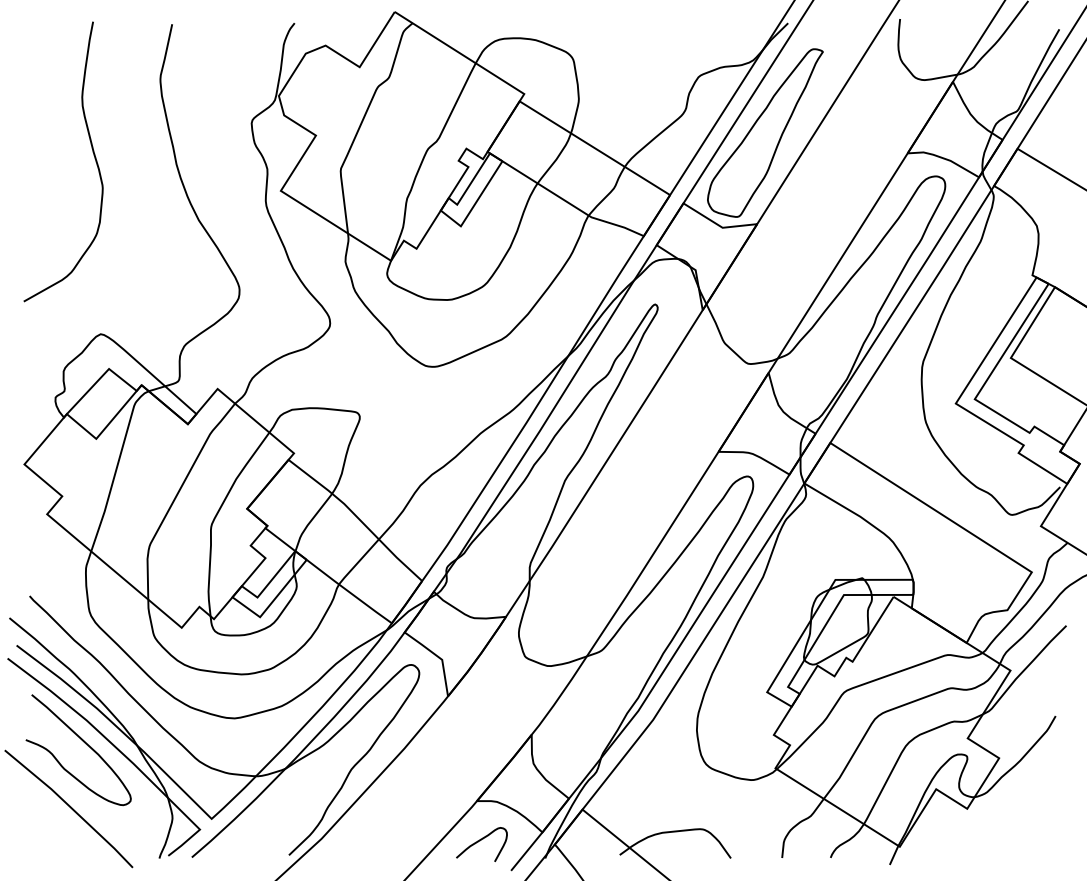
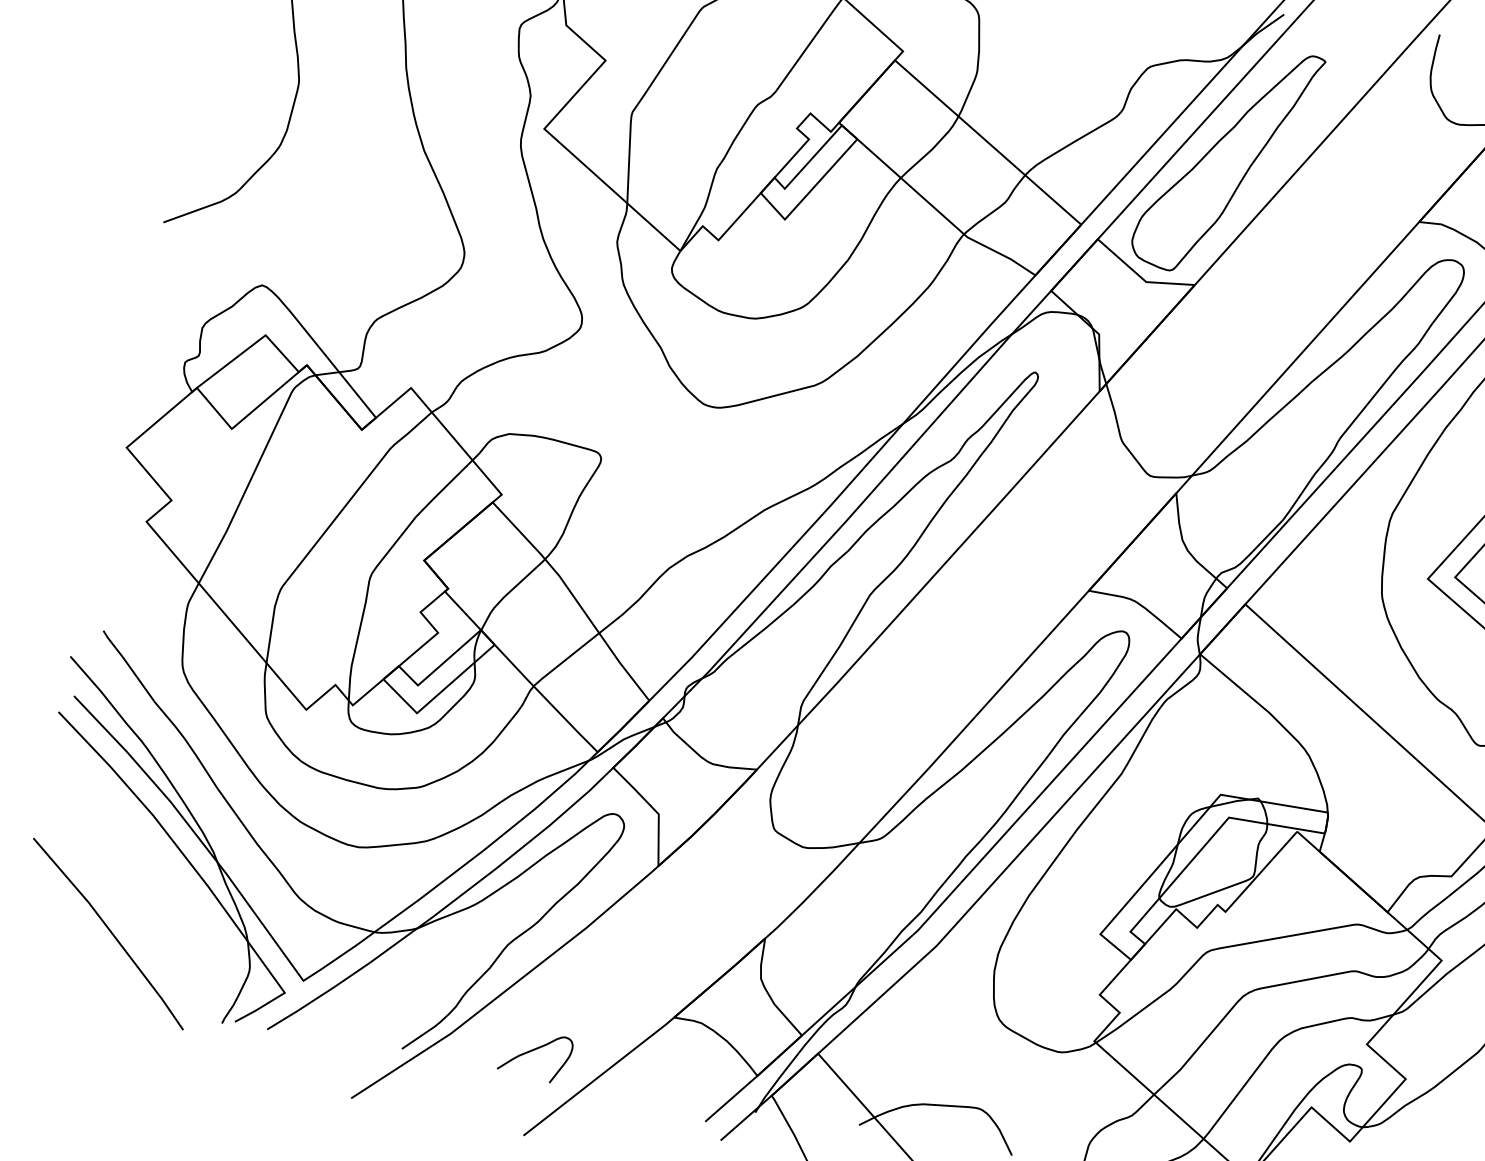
curve: (84, 743) -> (145, 847), removed
curve: (480, 841) -> (534, 1051), moved

